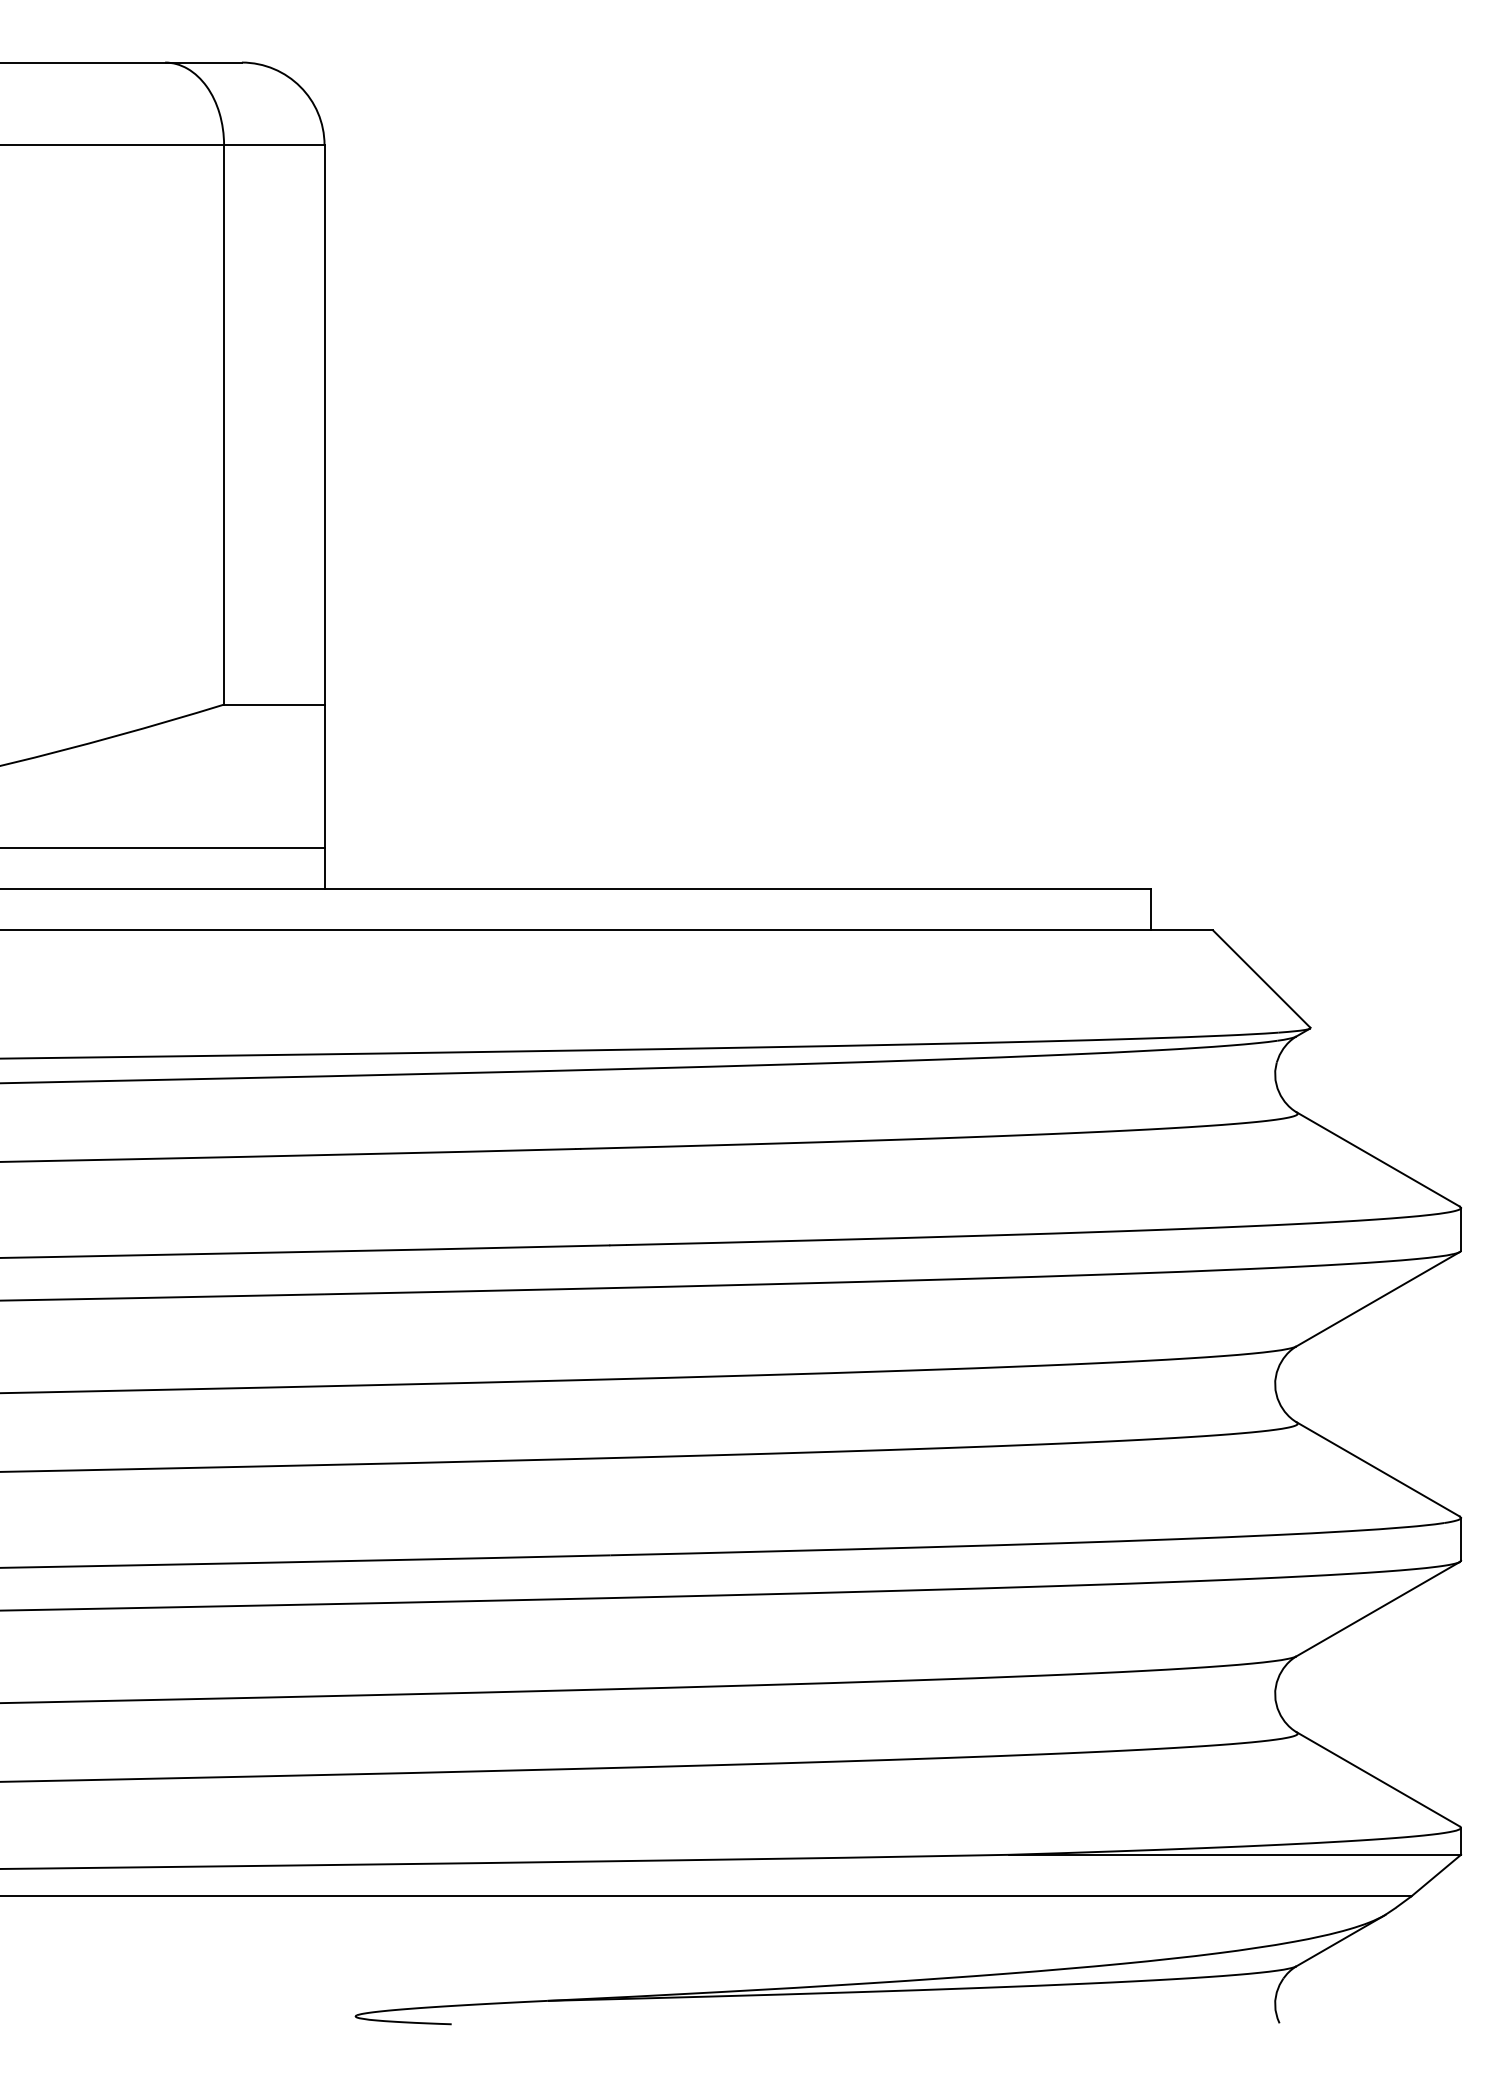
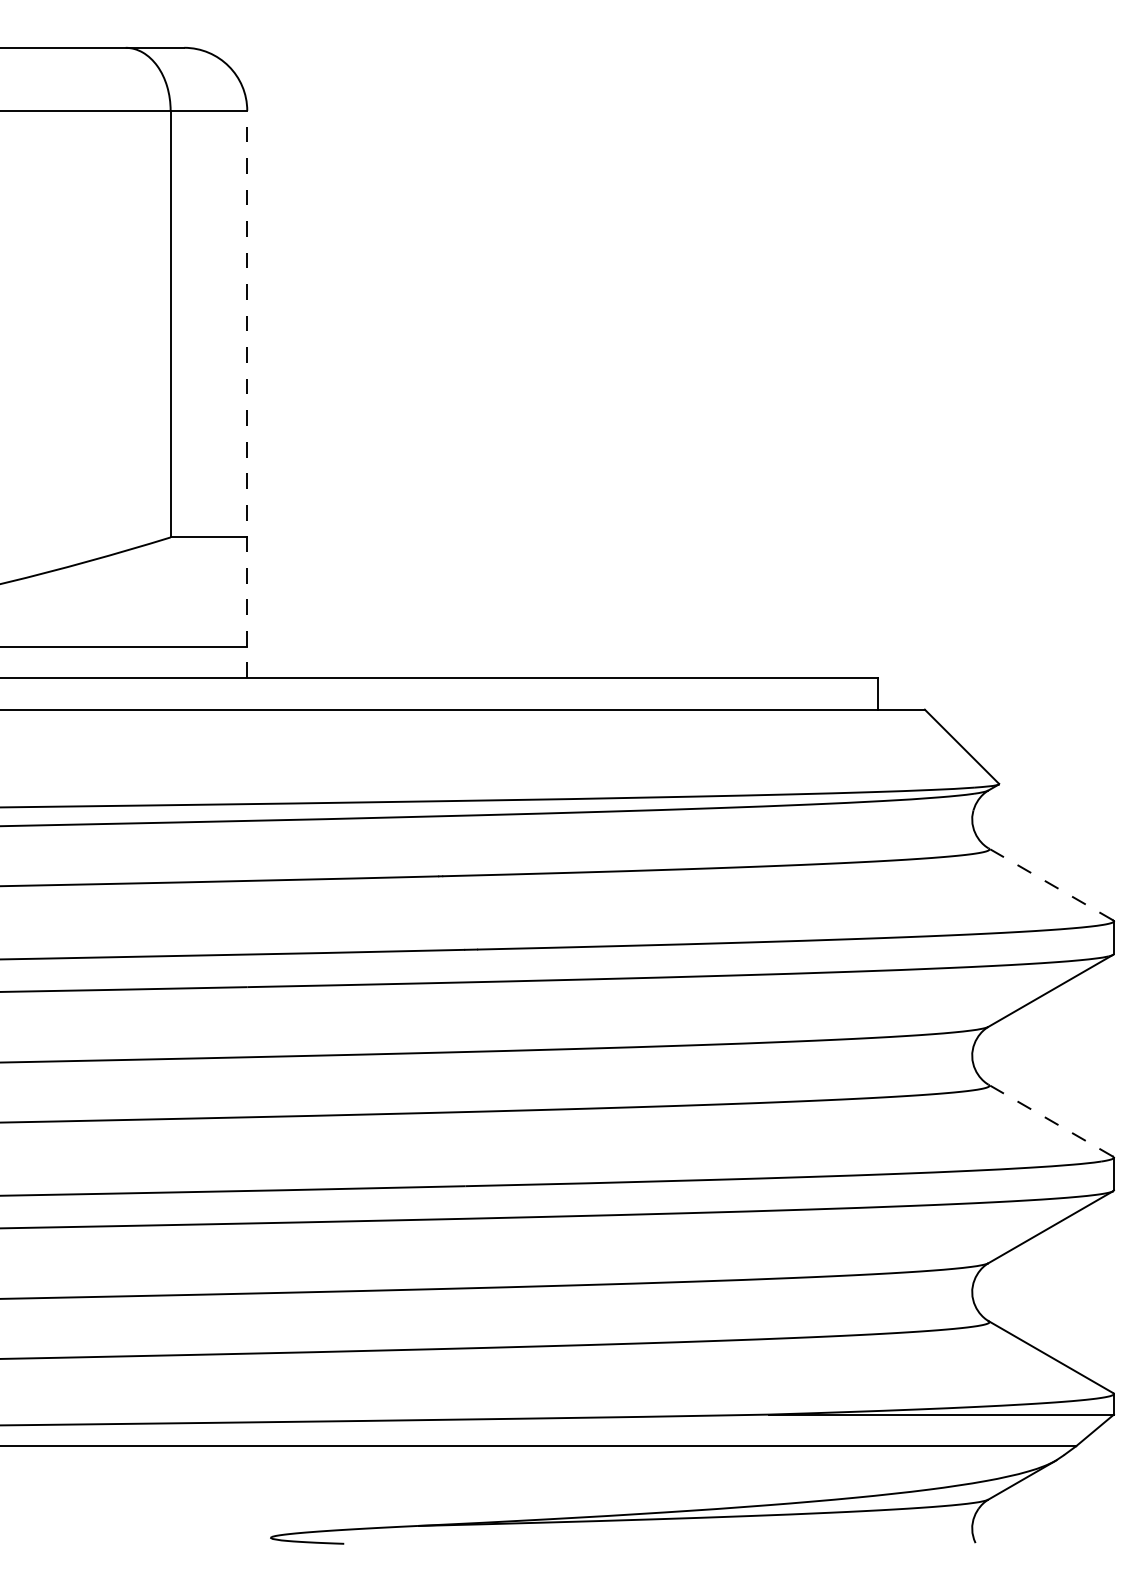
line: (324, 517) -> (247, 394), solid -> dashed
line: (1377, 1159) -> (1050, 884), solid -> dashed
line: (1377, 1469) -> (1050, 1120), solid -> dashed

